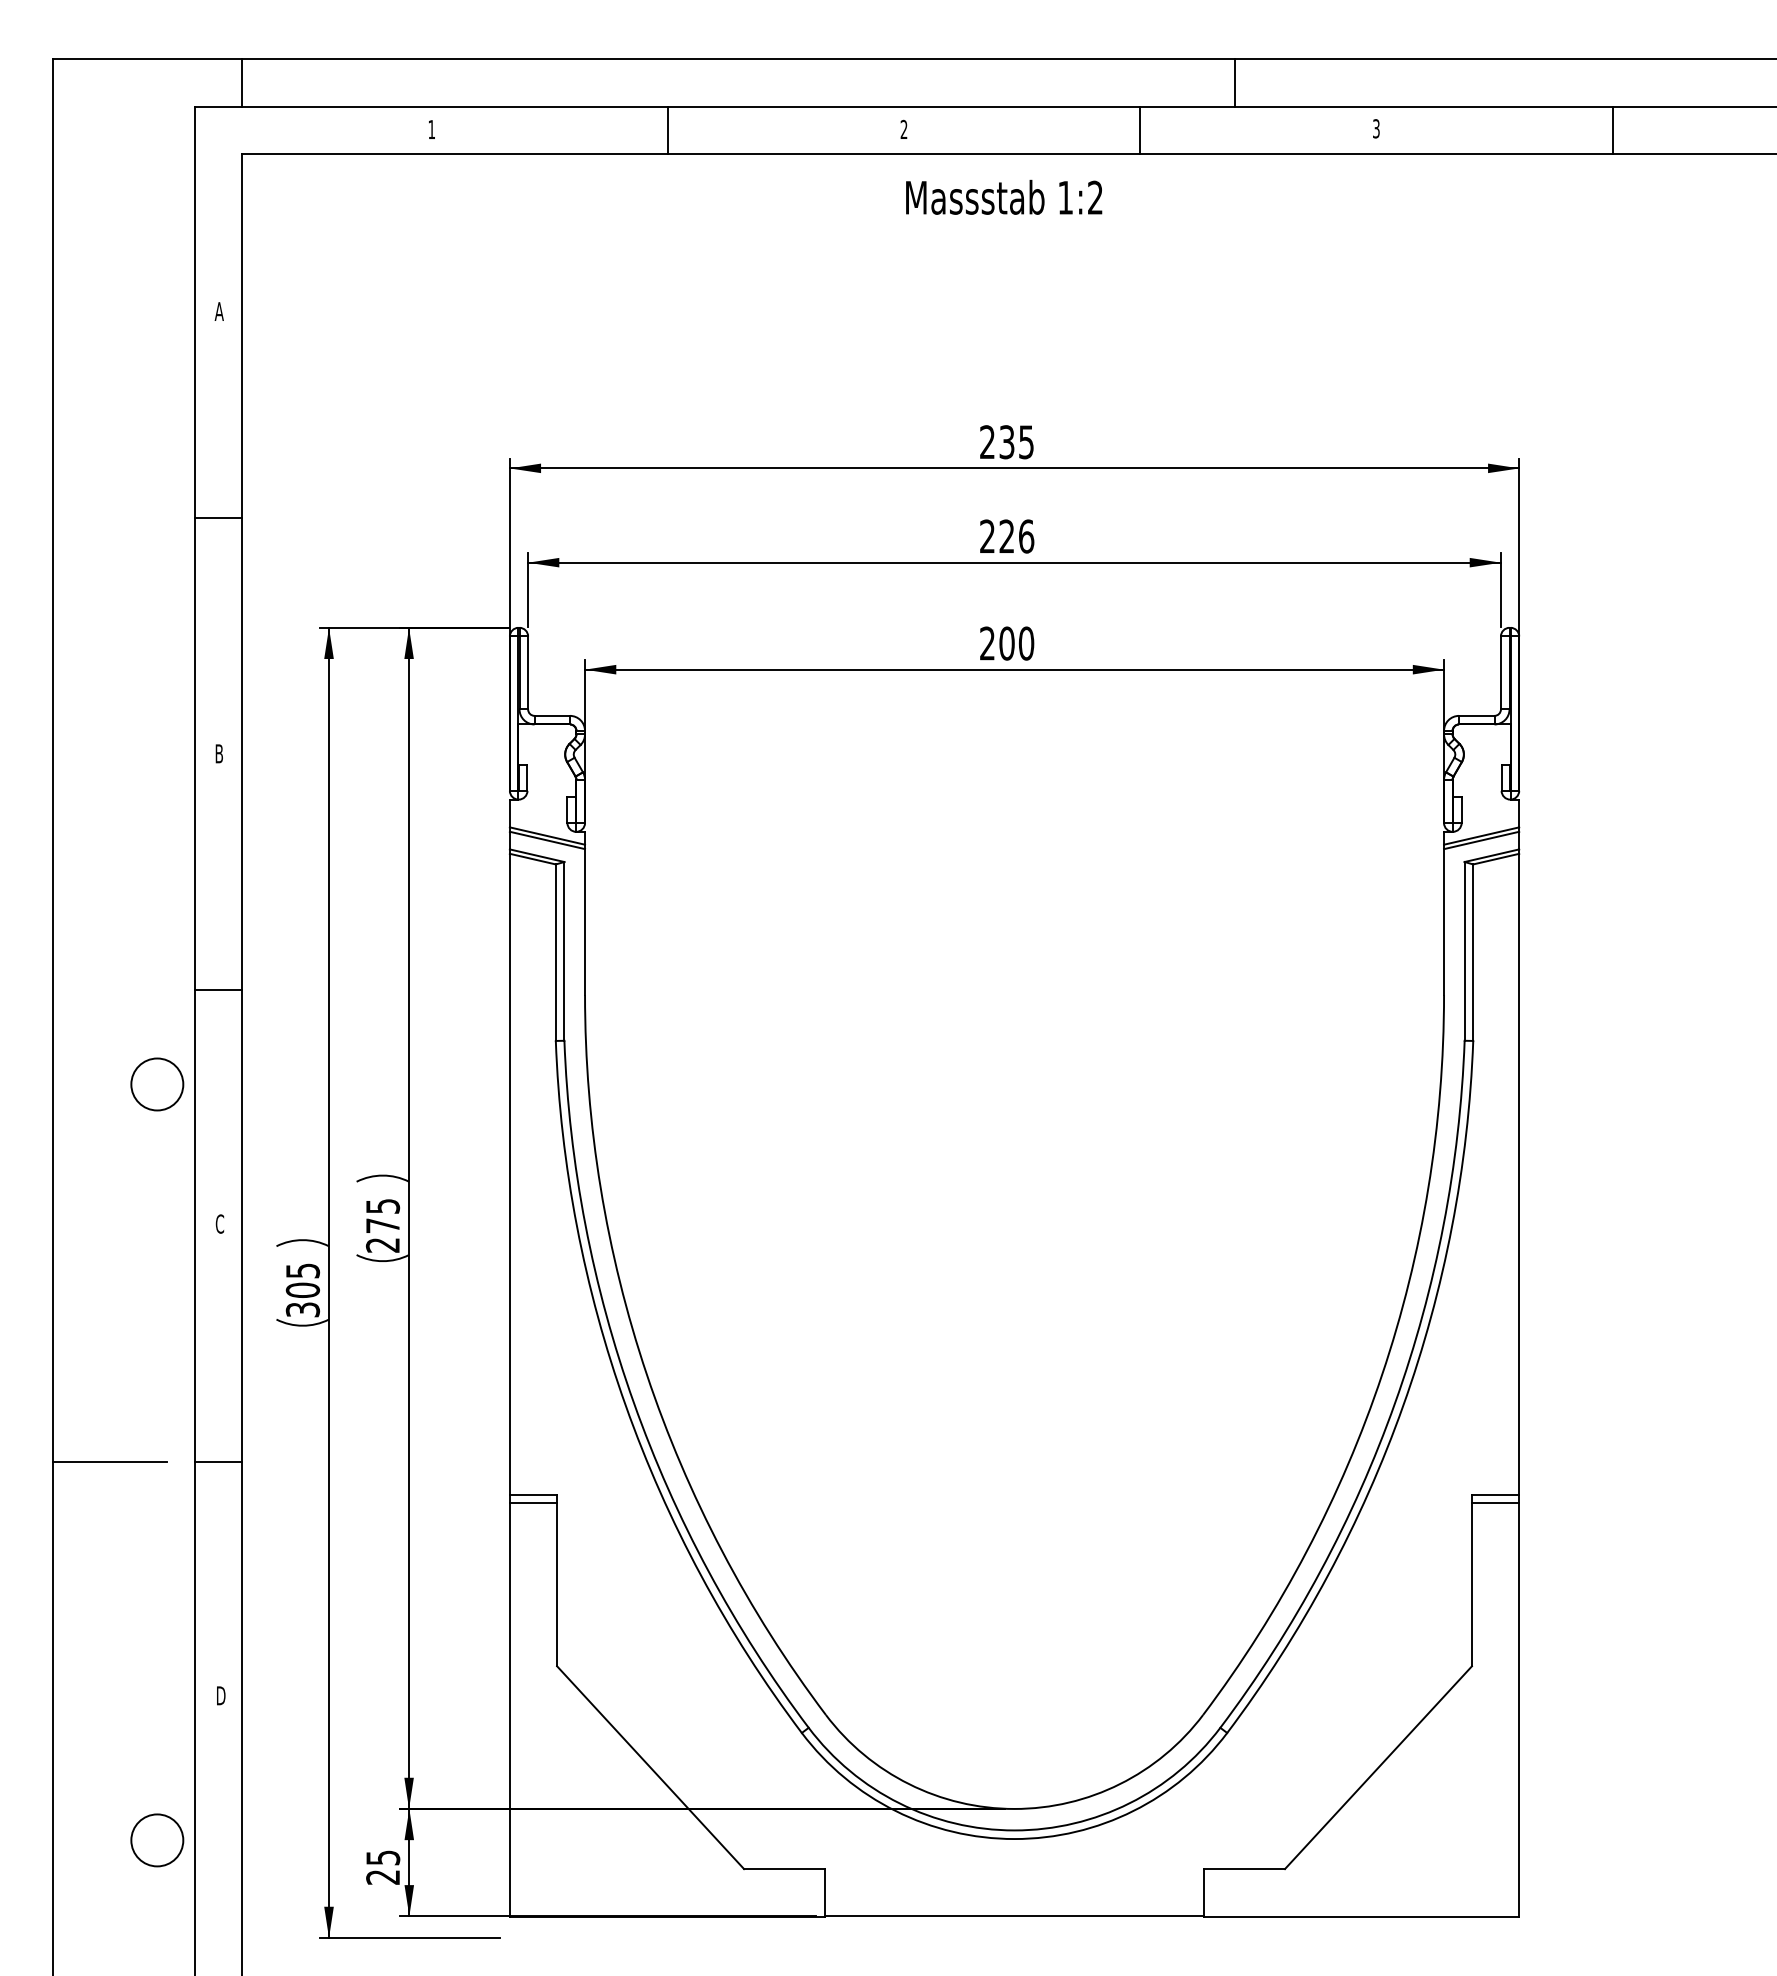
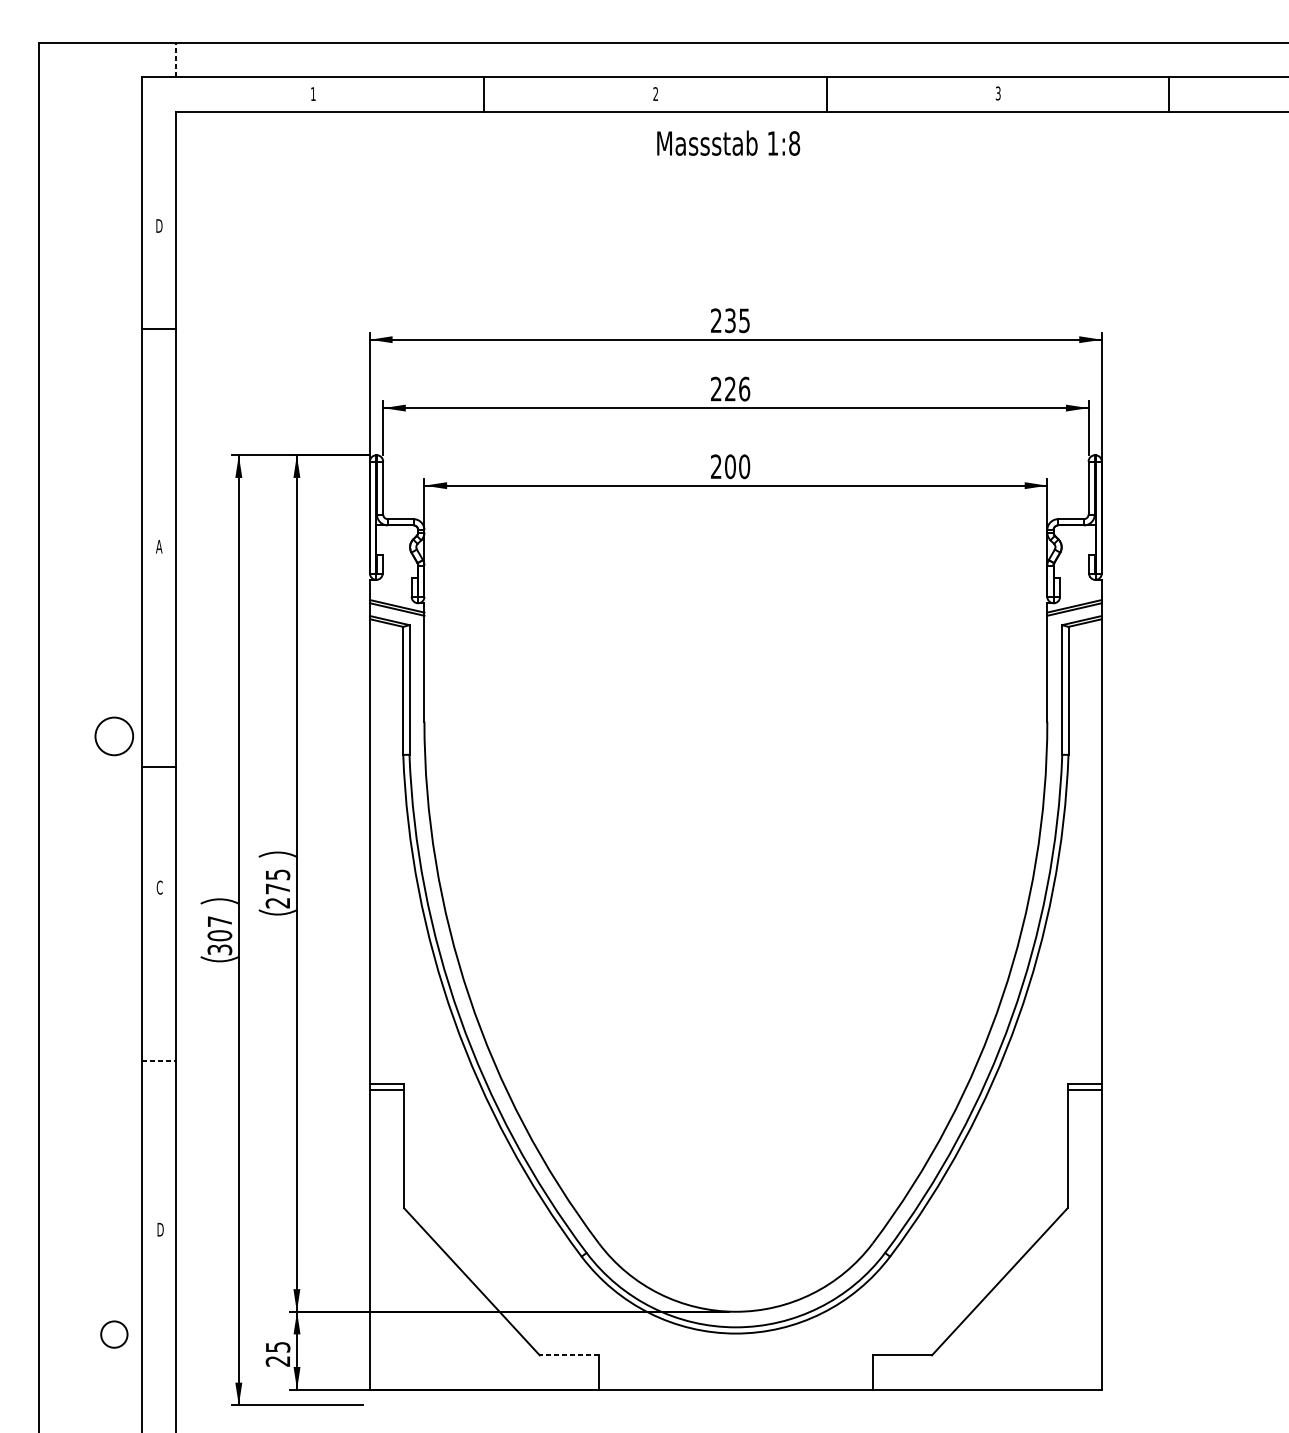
line: (242, 82) -> (176, 59), solid -> dashed
line: (1234, 82) -> (895, 59), removed
text: (1095, 197) -> (794, 143), 1:2 -> 1:8
text: (218, 311) -> (158, 225), A -> D
line: (218, 517) -> (158, 328), moved
text: (218, 753) -> (158, 546), B -> A
line: (218, 990) -> (158, 767), moved
circle: (157, 1084) -> (114, 736), moved
text: (303, 1270) -> (220, 921), 305 -> 307
line: (109, 1462) -> (79, 1060), removed
line: (218, 1462) -> (158, 1060), solid -> dashed
circle: (157, 1840) -> (114, 1334), size x0.7
line: (784, 1869) -> (569, 1355), solid -> dashed

